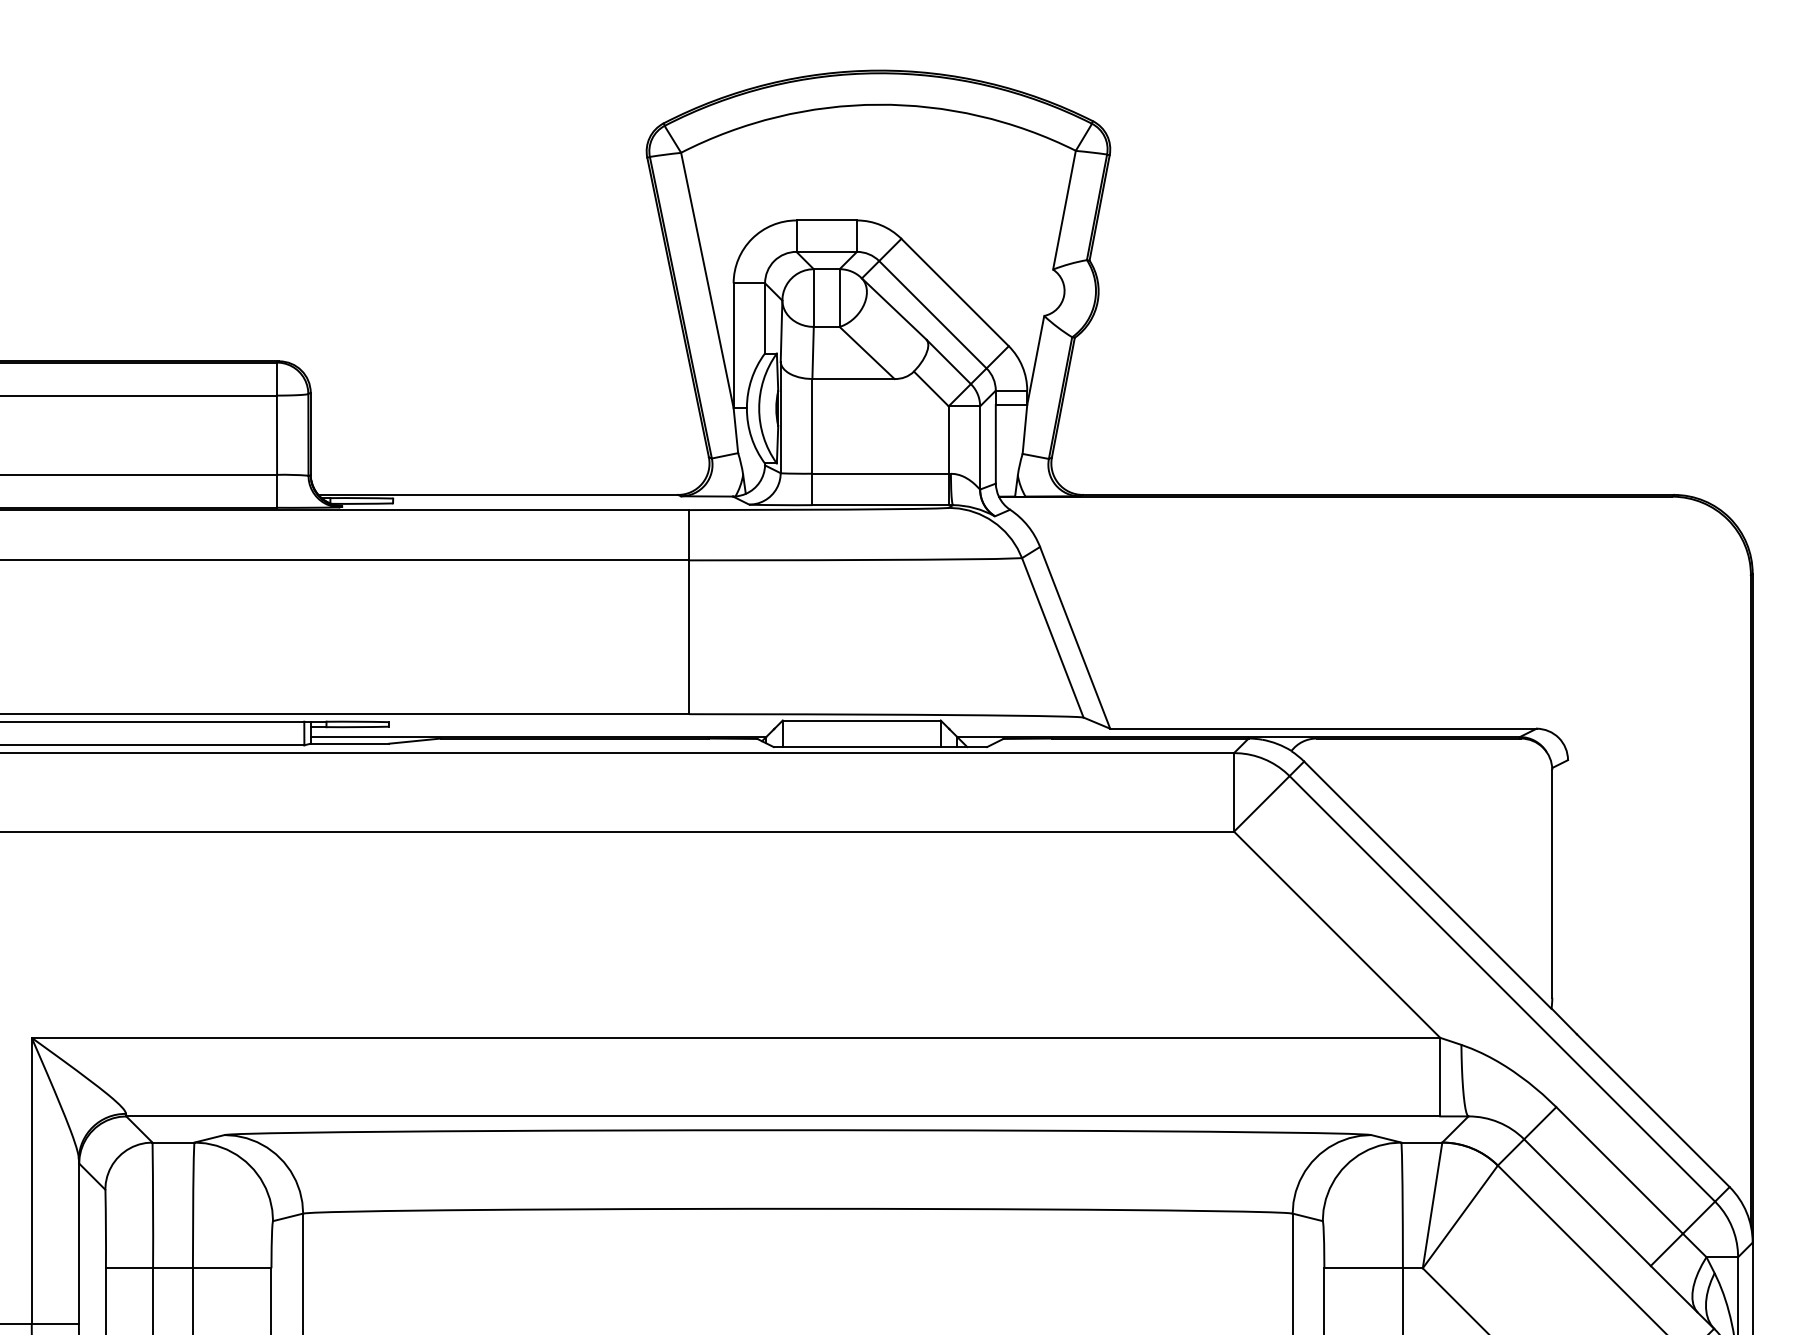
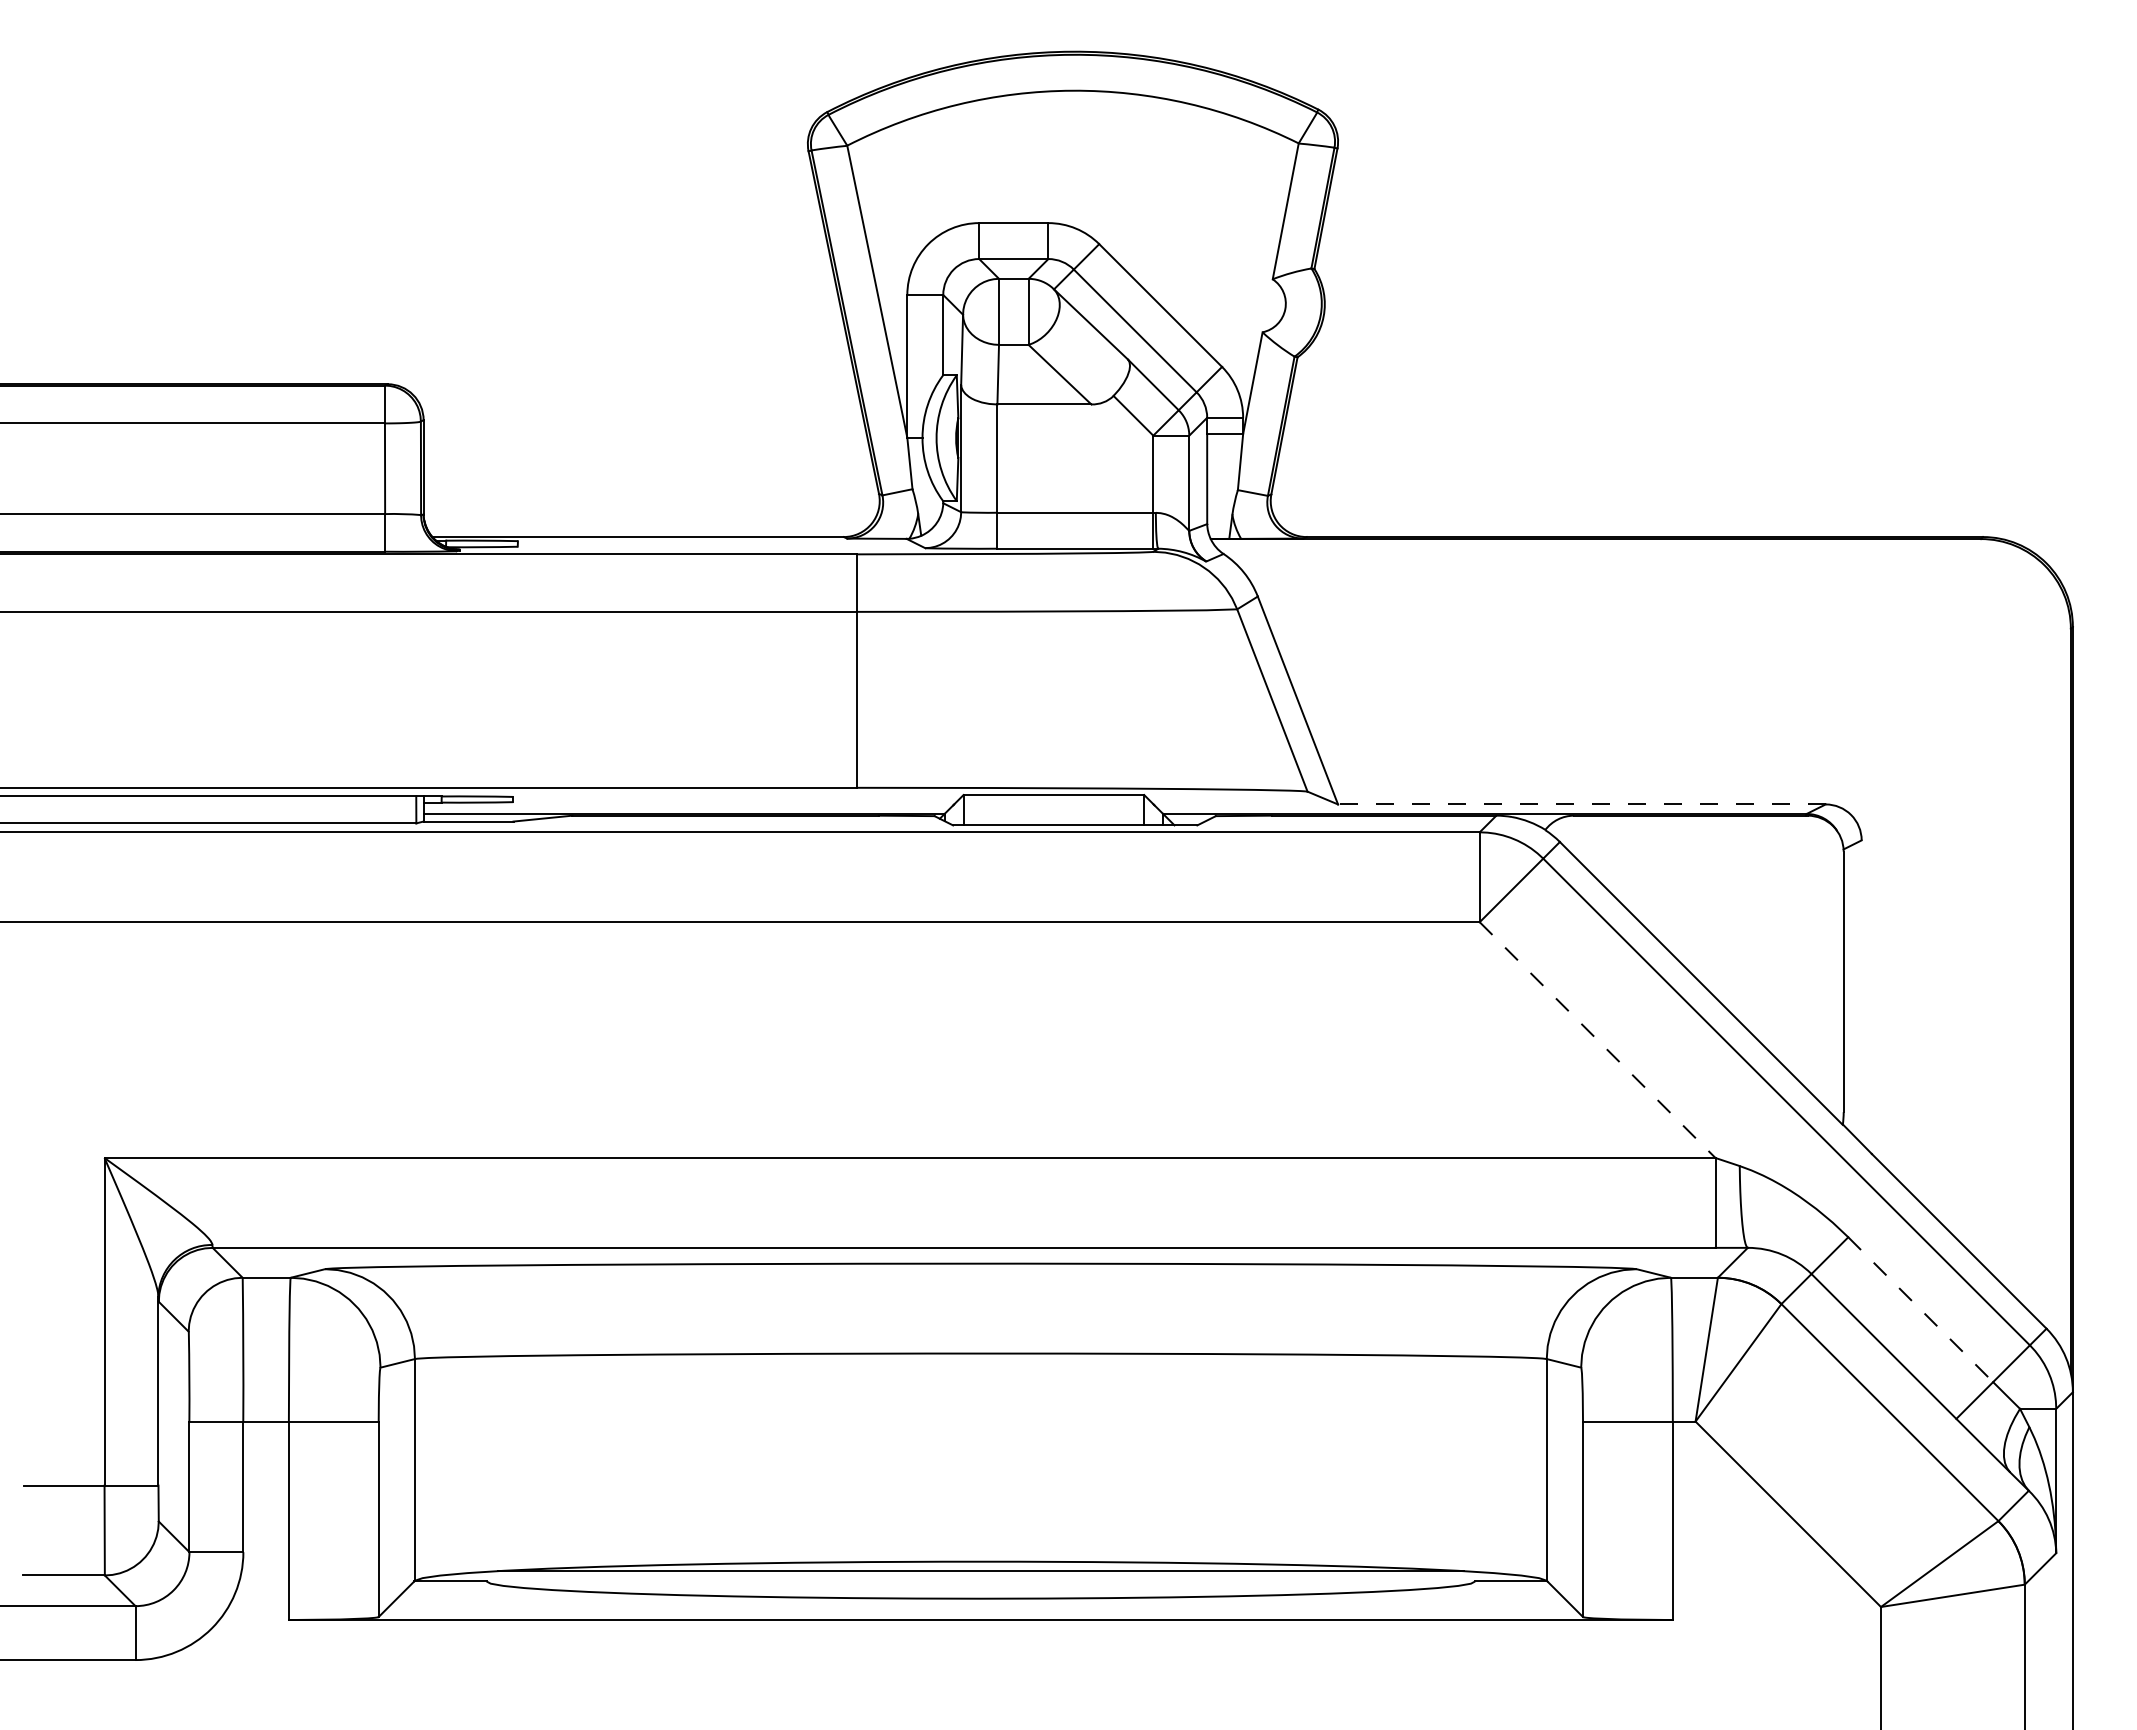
line: (1323, 728) -> (1581, 804), solid -> dashed
line: (1337, 935) -> (1597, 1040), solid -> dashed
line: (1620, 1171) -> (1921, 1310), solid -> dashed

